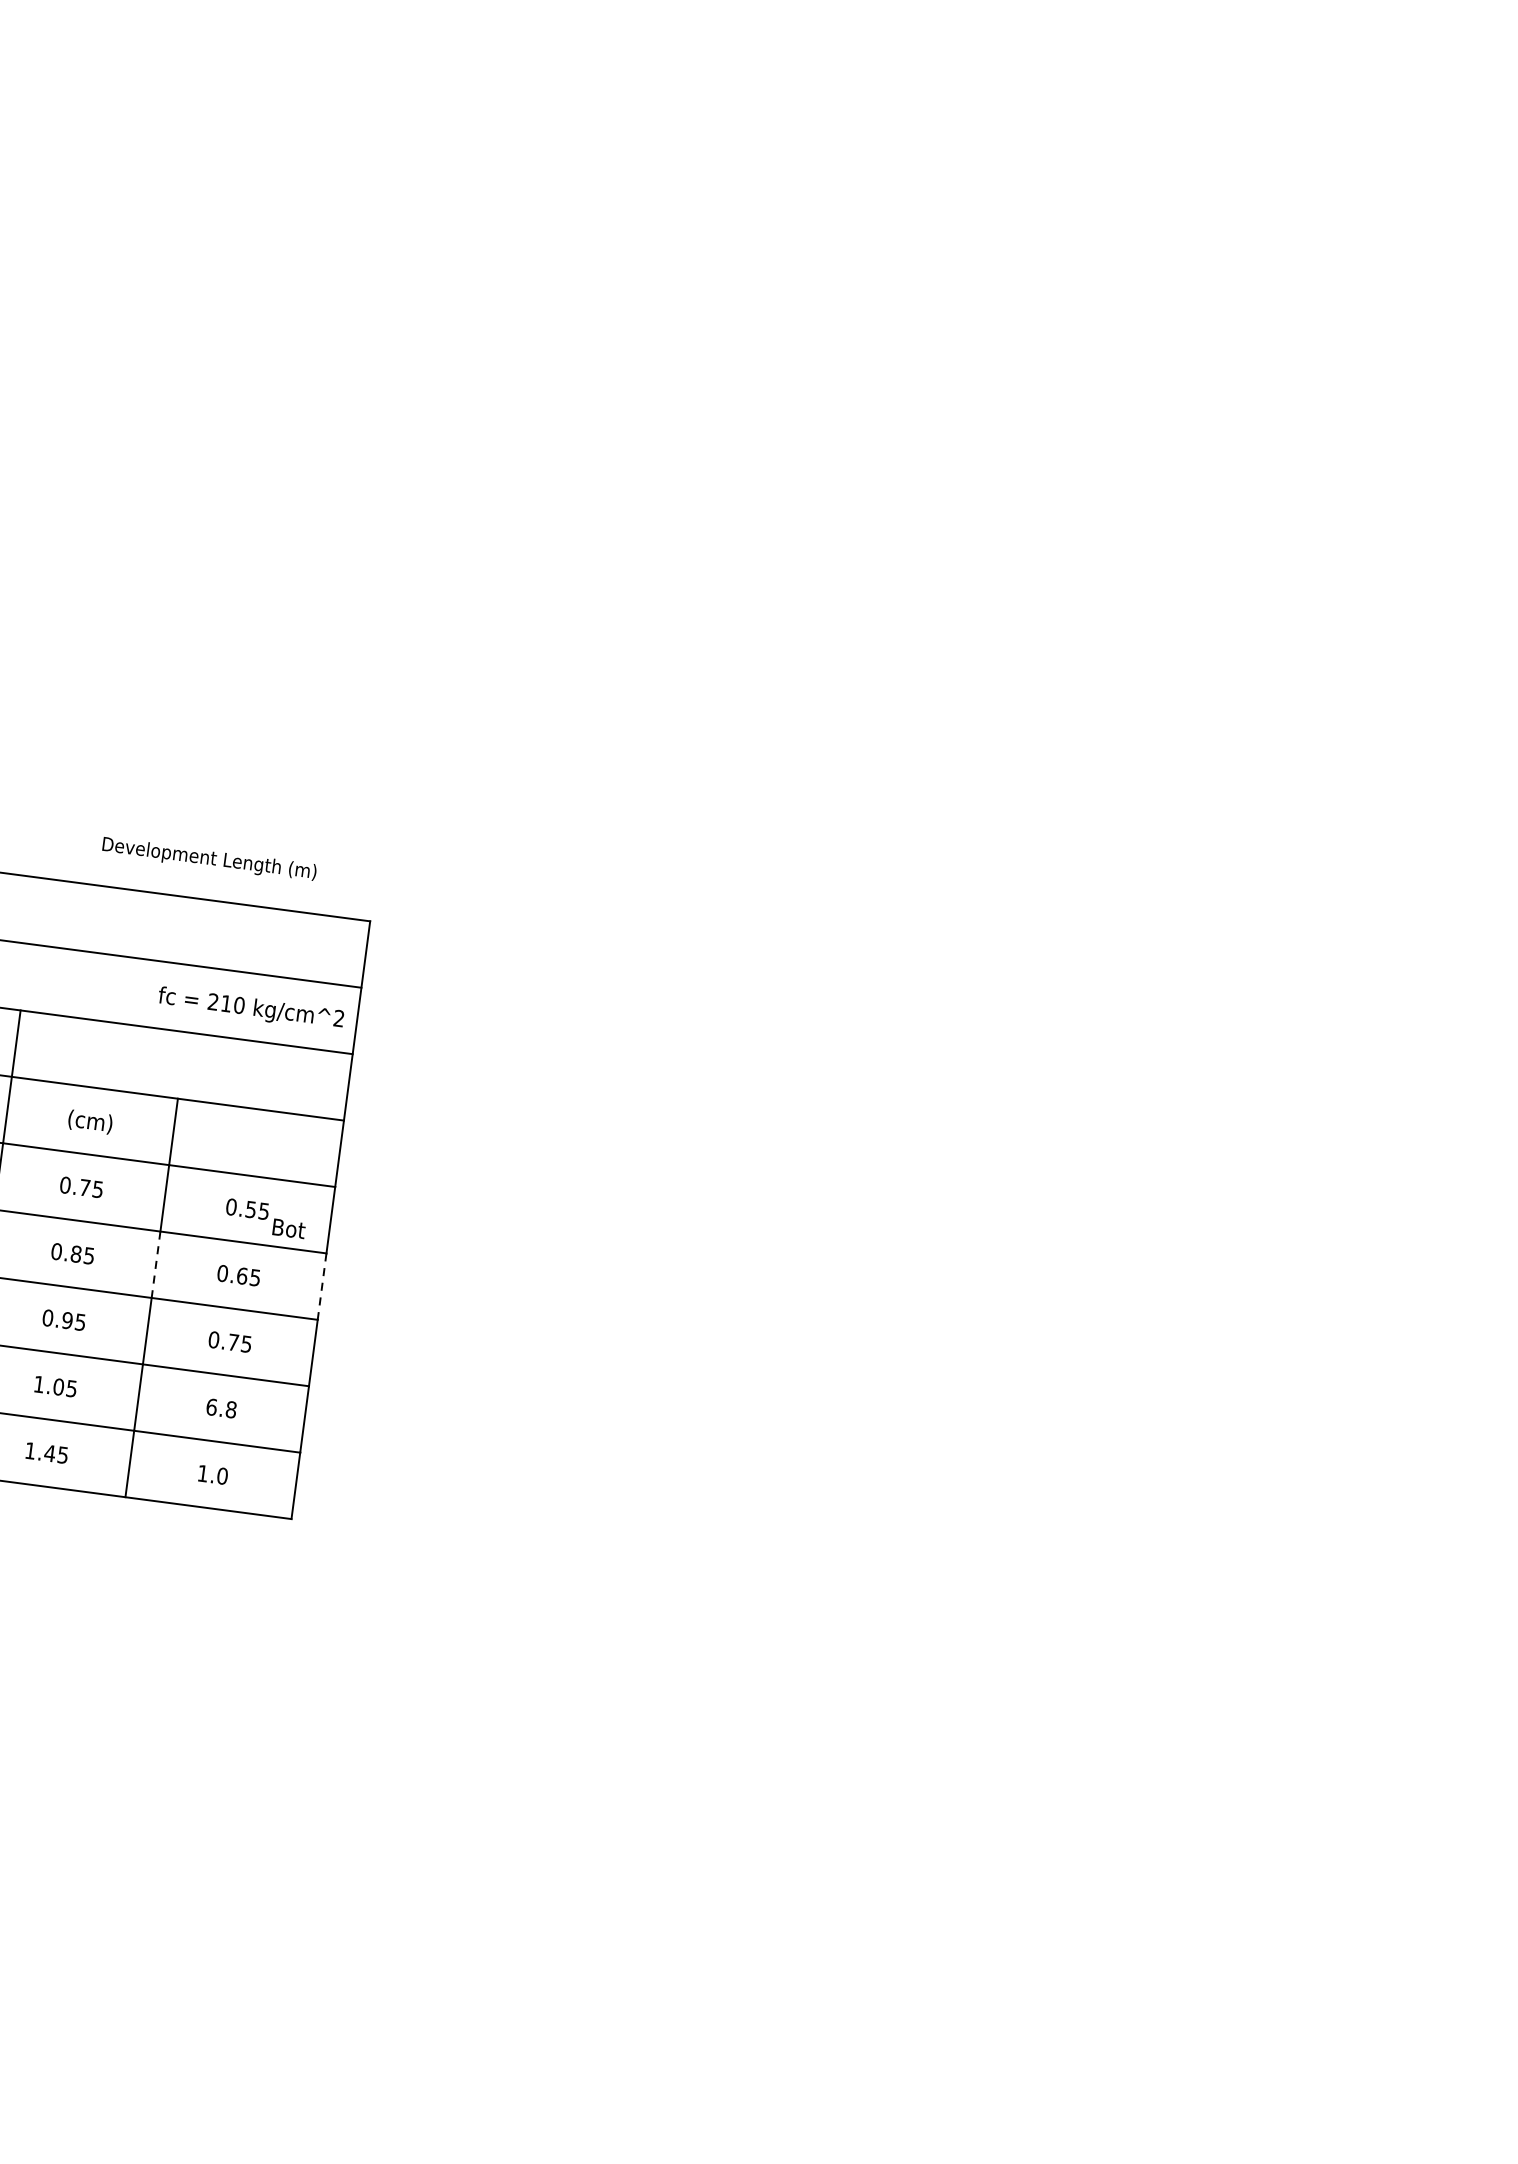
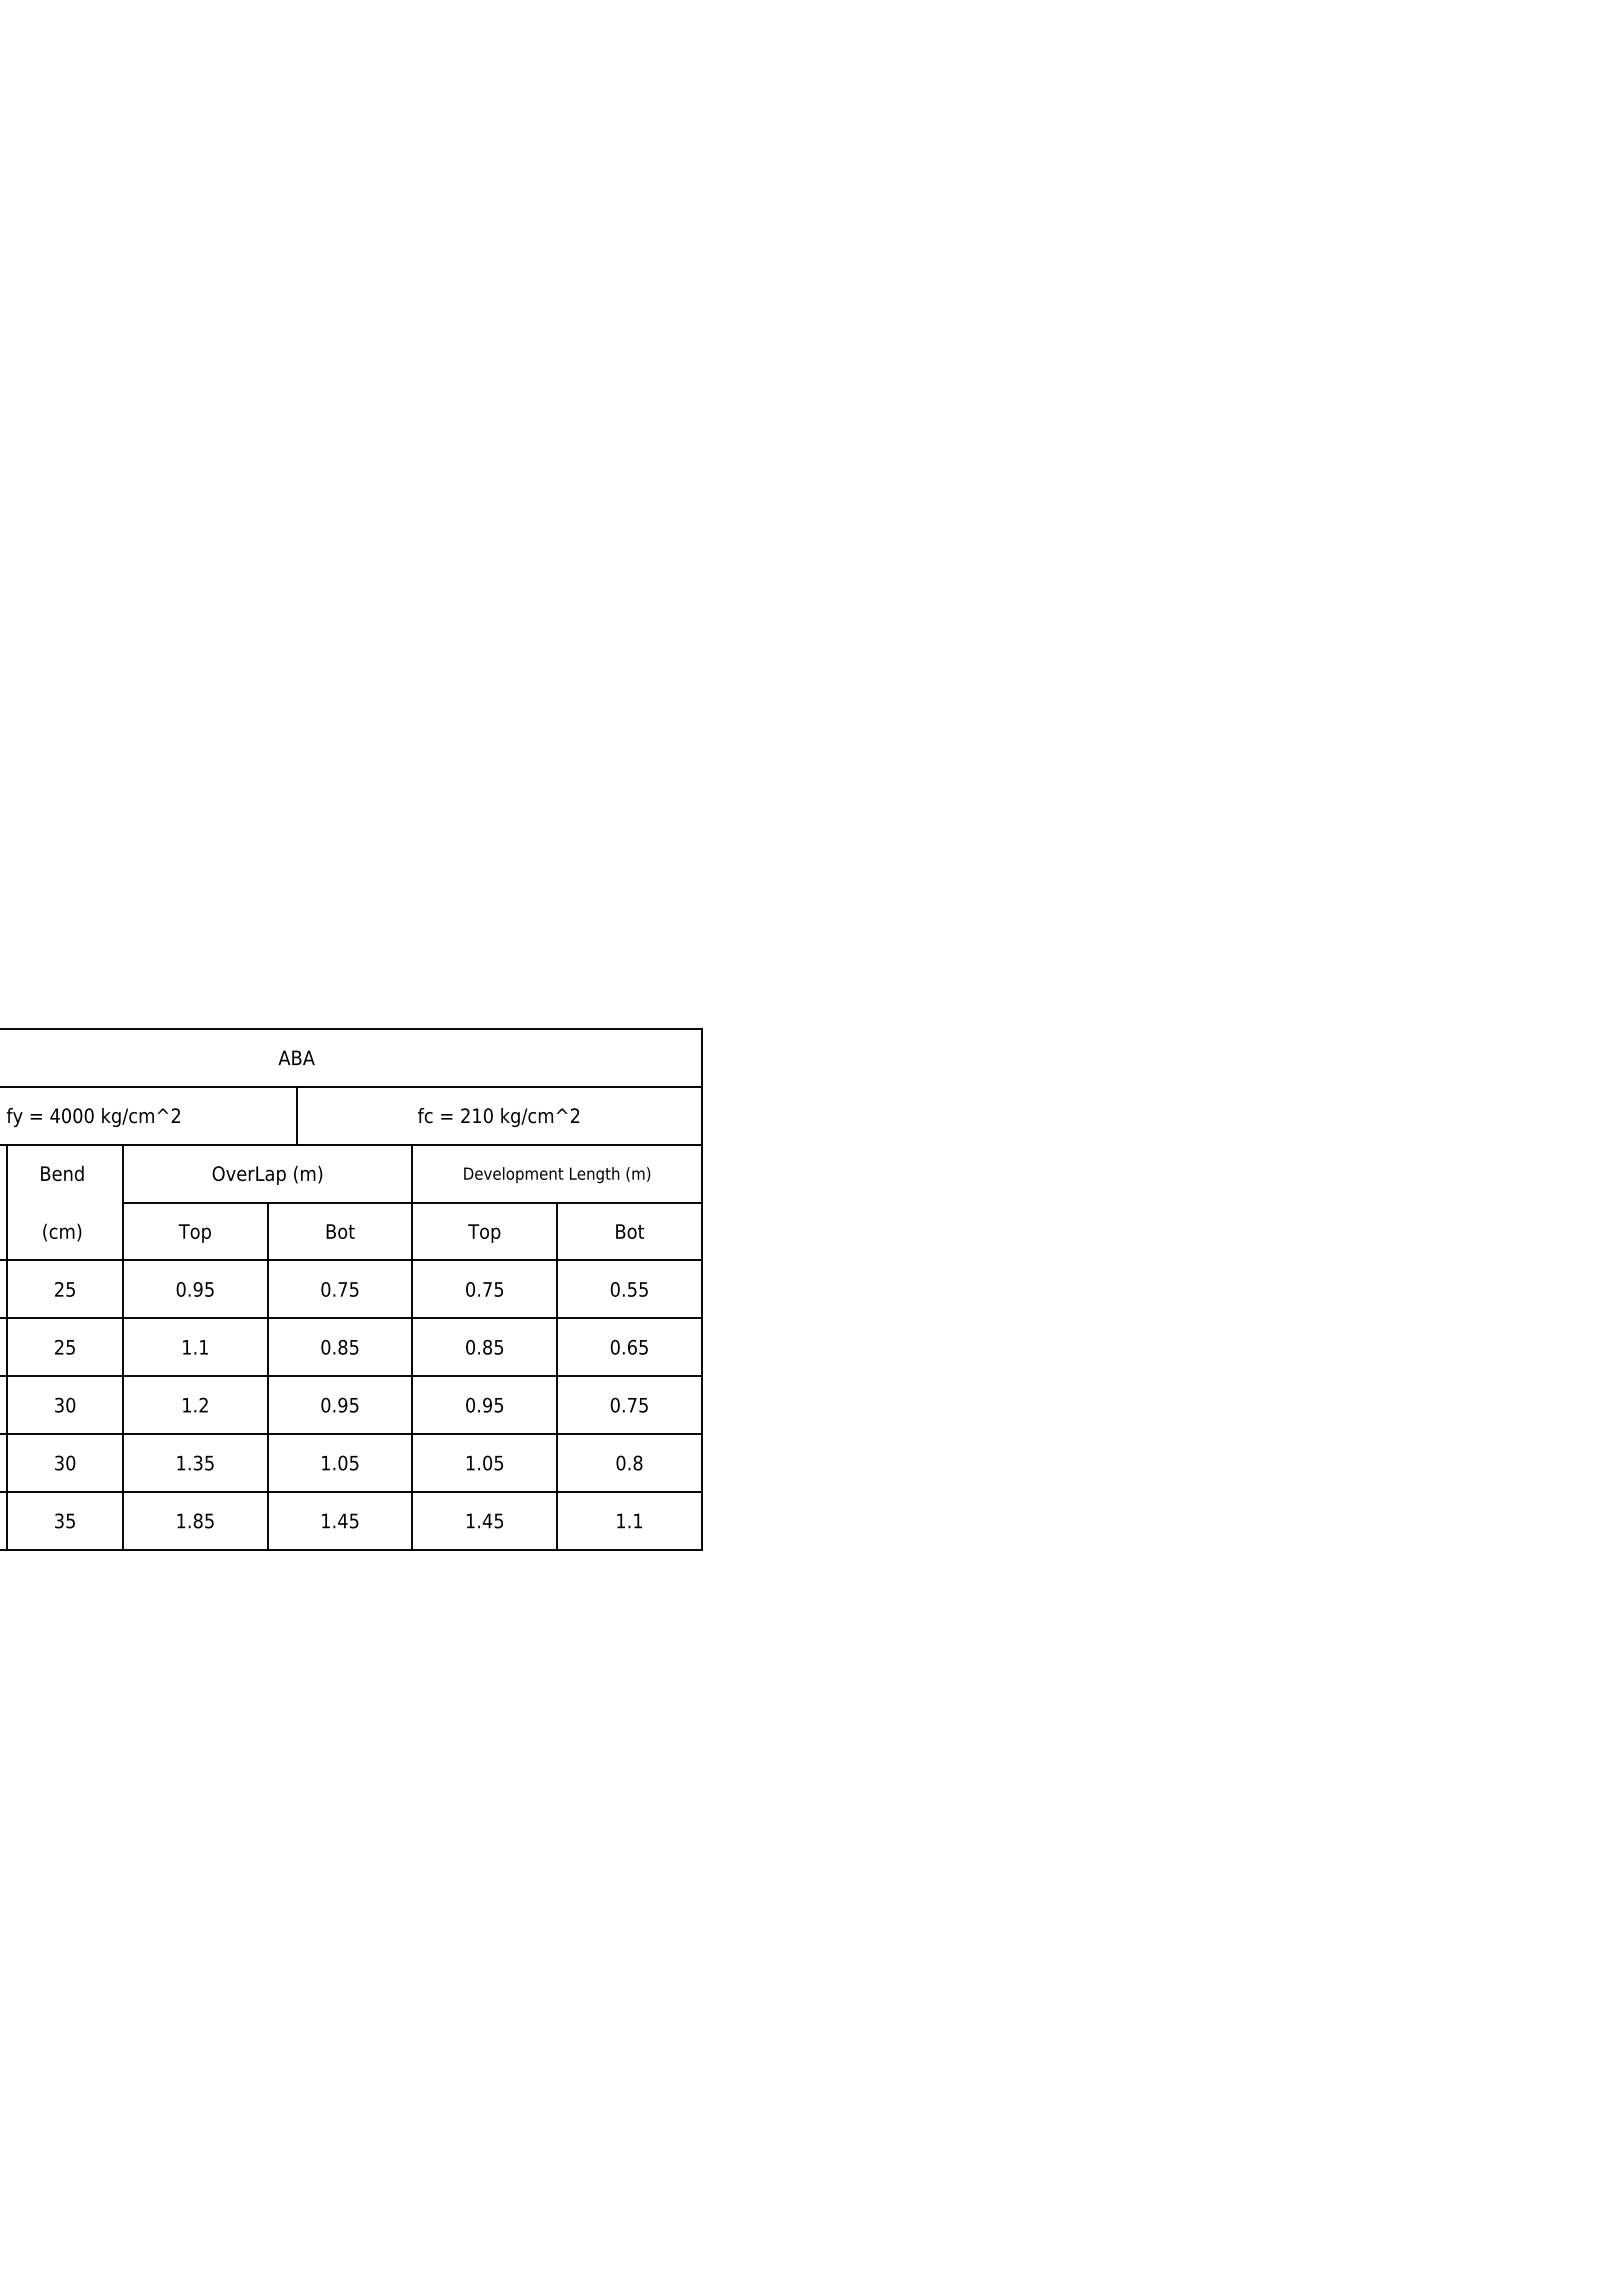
text: (209, 859) -> (557, 1175), moved
text: (250, 1008) -> (498, 1117), moved
text: (90, 1122) -> (484, 1232), (cm) -> Top
text: (289, 1228) -> (630, 1231), moved
line: (156, 1265) -> (557, 1347), dashed -> solid
line: (321, 1286) -> (701, 1347), dashed -> solid
text: (211, 1406) -> (620, 1462), 6.8 -> 0.8
text: (222, 1475) -> (637, 1520), 1.0 -> 1.1

